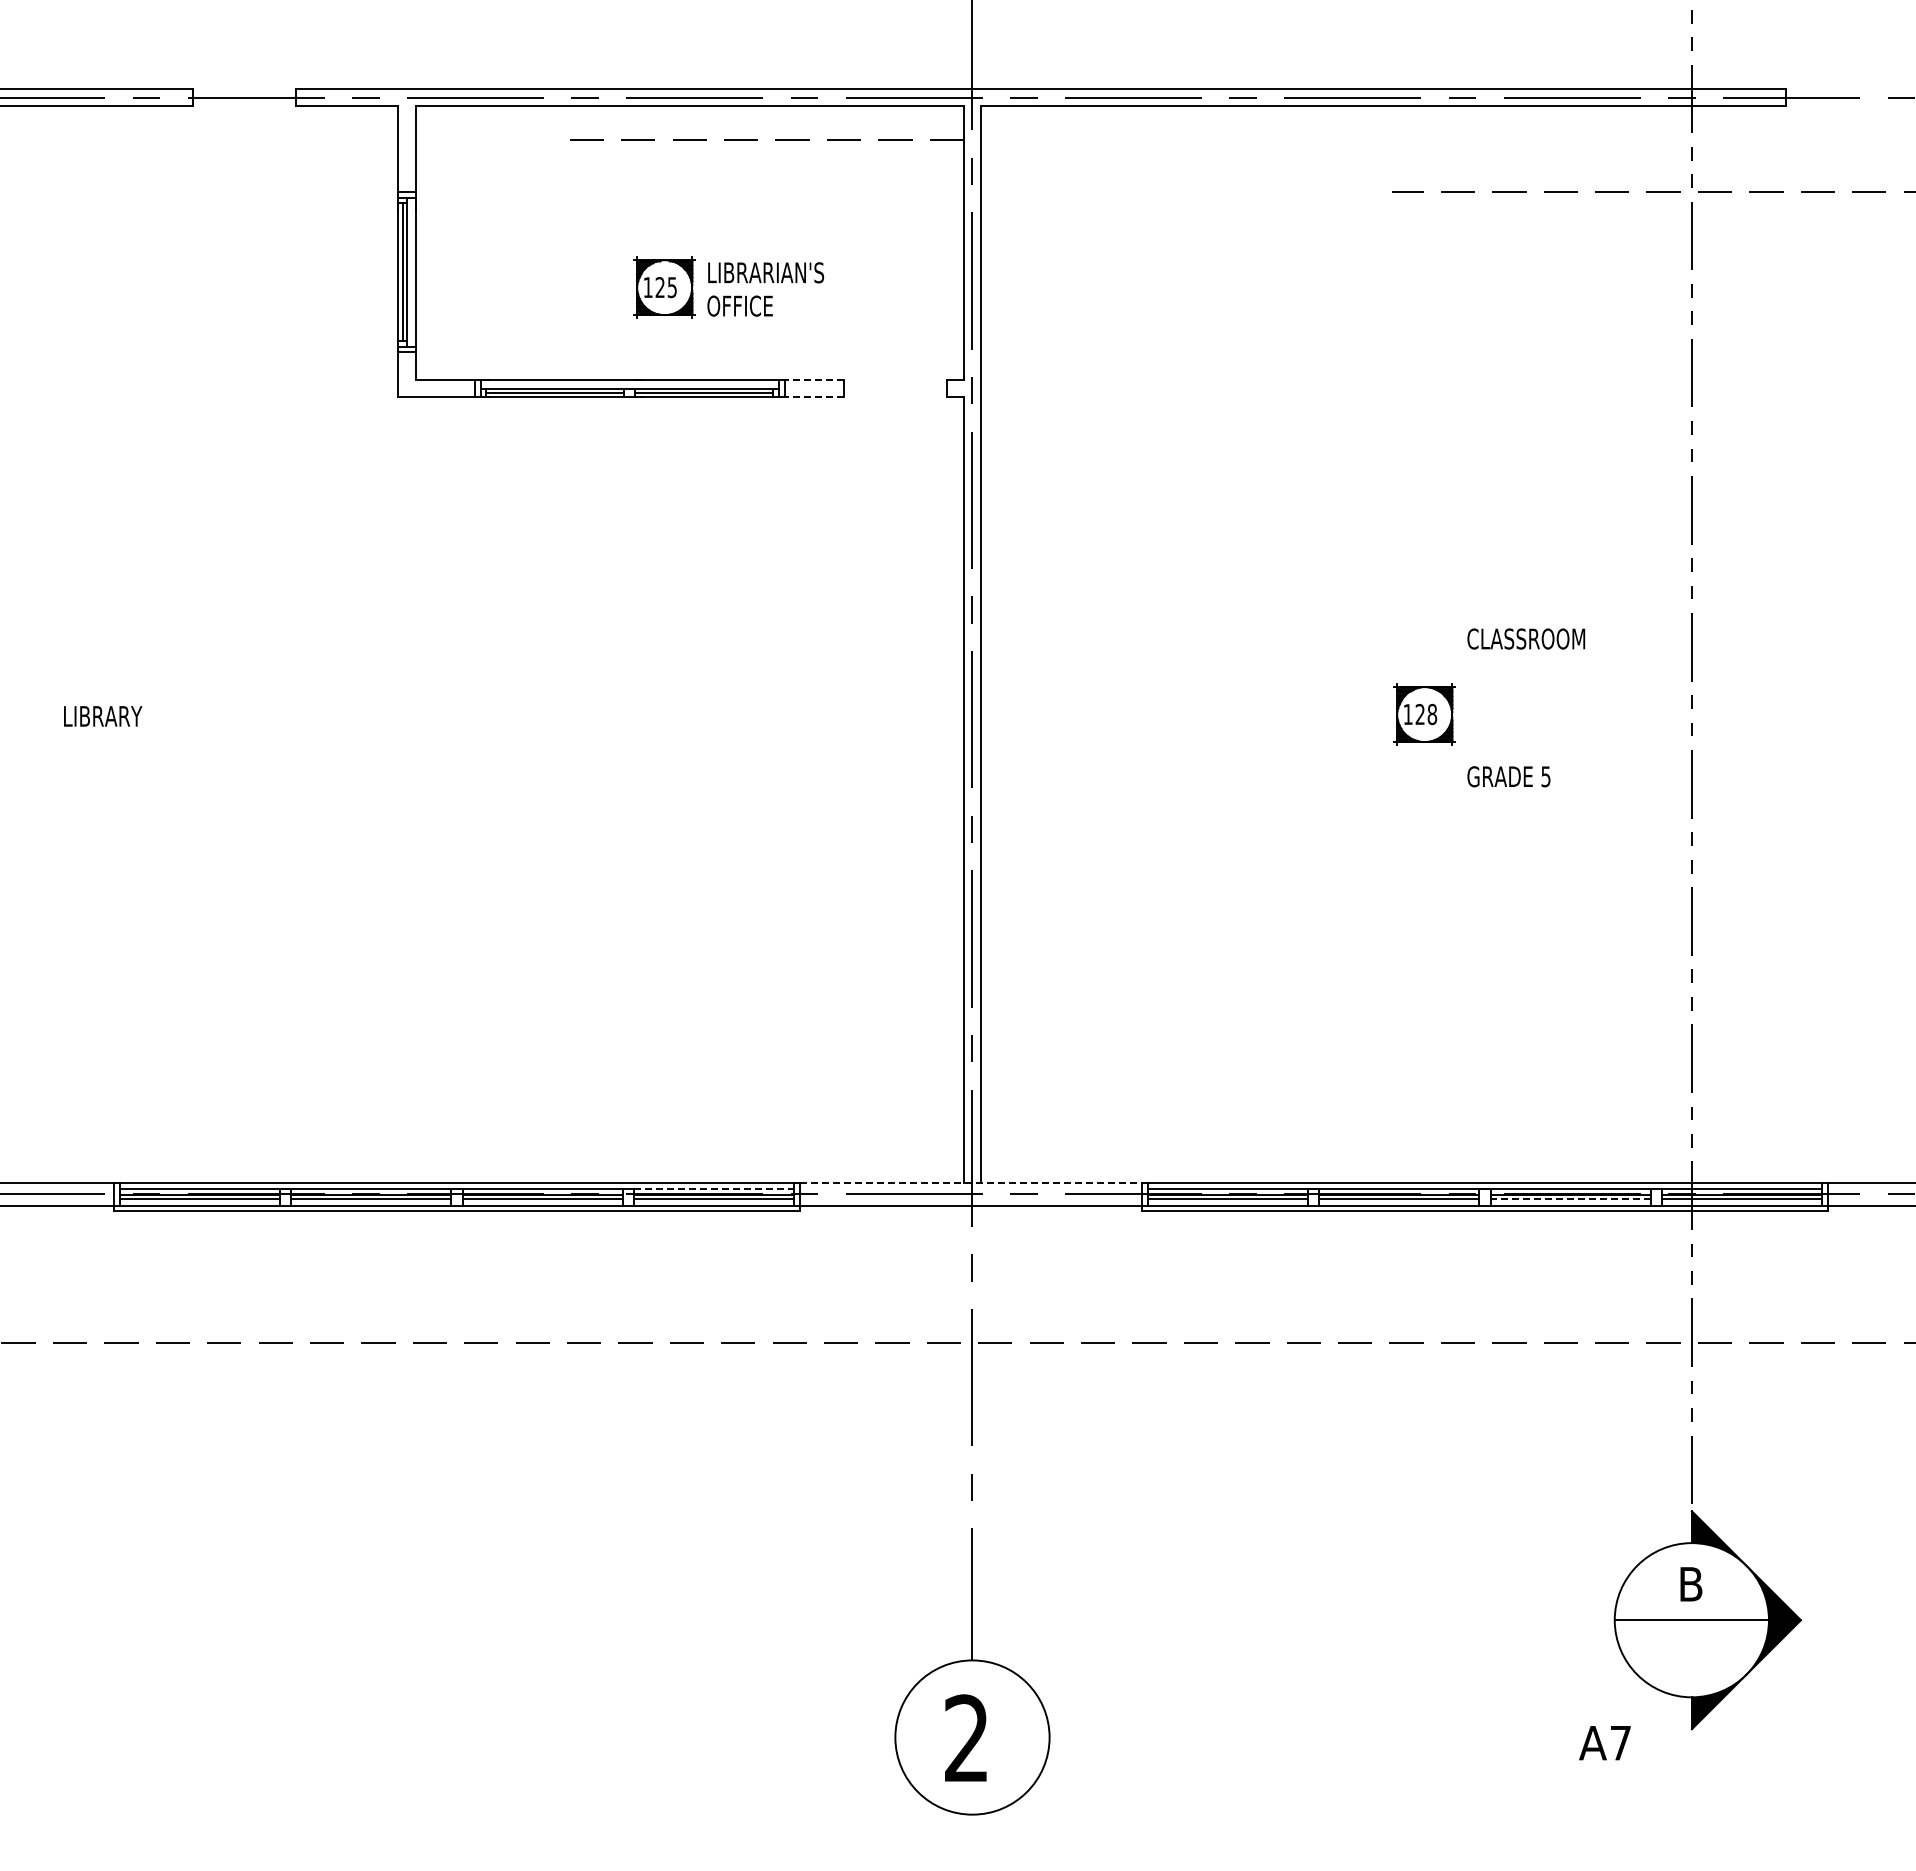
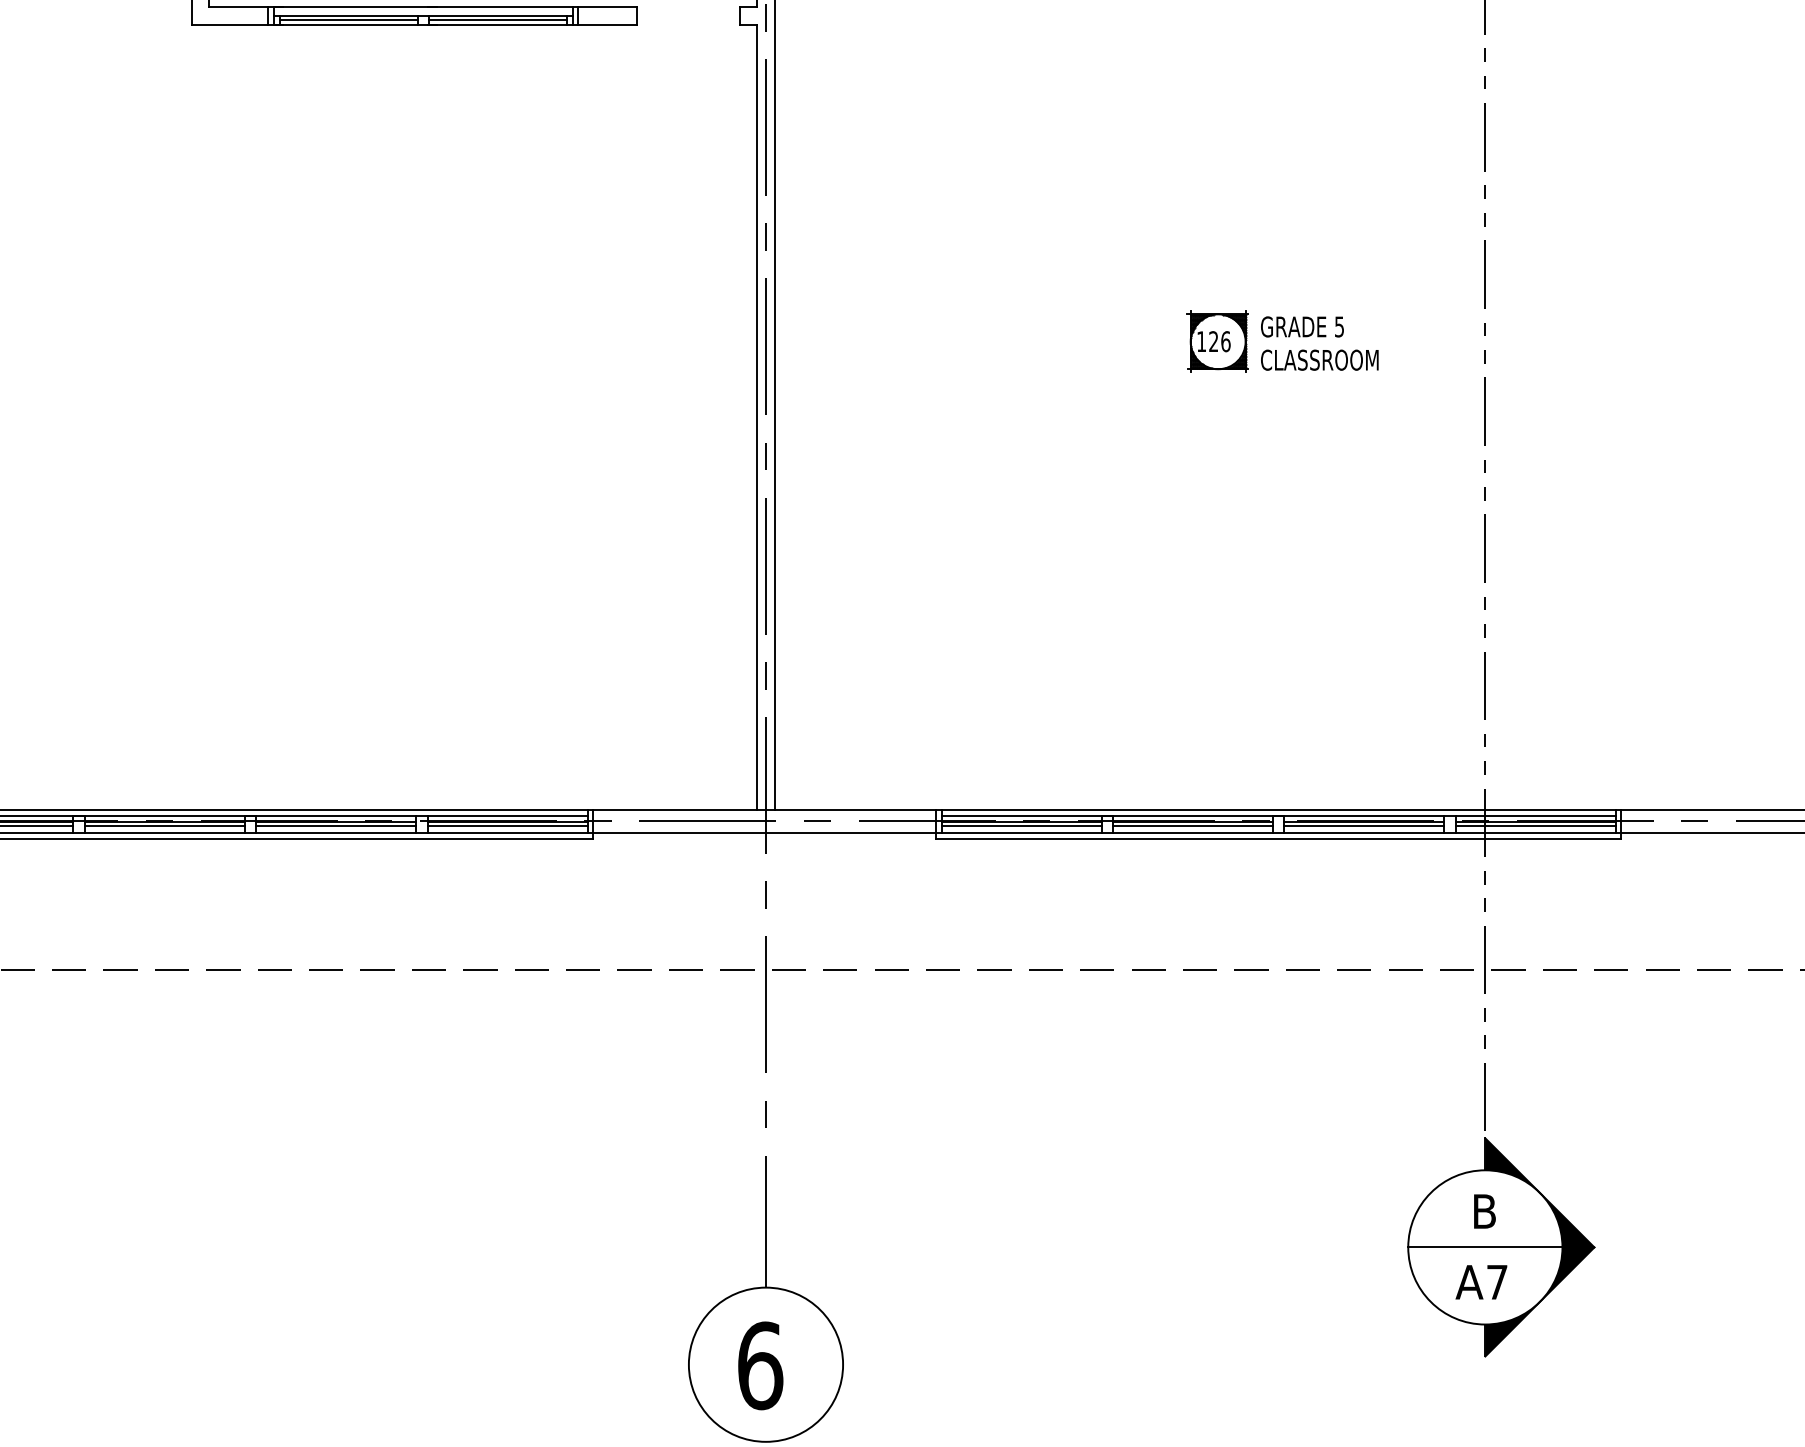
line: (814, 380) -> (608, 7), dashed -> solid
line: (814, 397) -> (608, 24), dashed -> solid
text: (1526, 638) -> (1320, 359), moved
text: (1432, 713) -> (1226, 340), 128 -> 126
text: (1508, 776) -> (1302, 326), moved
line: (971, 1182) -> (765, 809), dashed -> solid
line: (714, 1188) -> (508, 815), dashed -> solid
line: (1570, 1199) -> (1364, 826), dashed -> solid
text: (966, 1738) -> (760, 1365), 2 -> 6
text: (1604, 1743) -> (1481, 1282), moved

